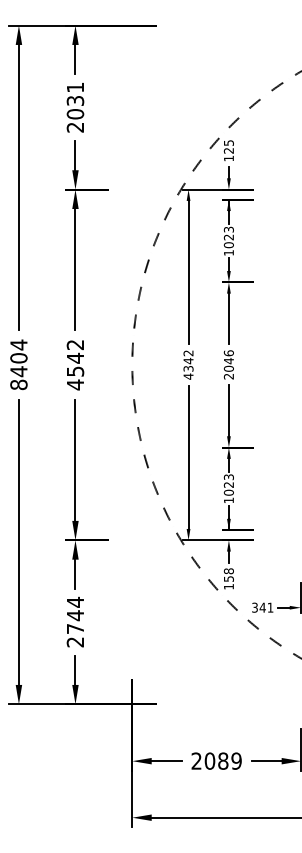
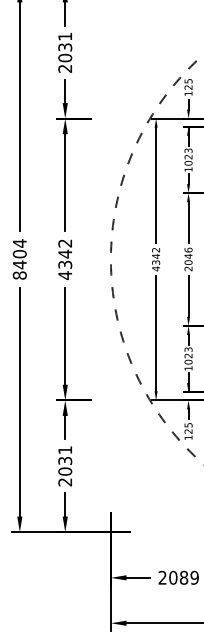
text: (74, 371) -> (64, 264), 4542 -> 4342
text: (228, 574) -> (188, 427), 158 -> 125
text: (75, 615) -> (65, 460), 2744 -> 2031

